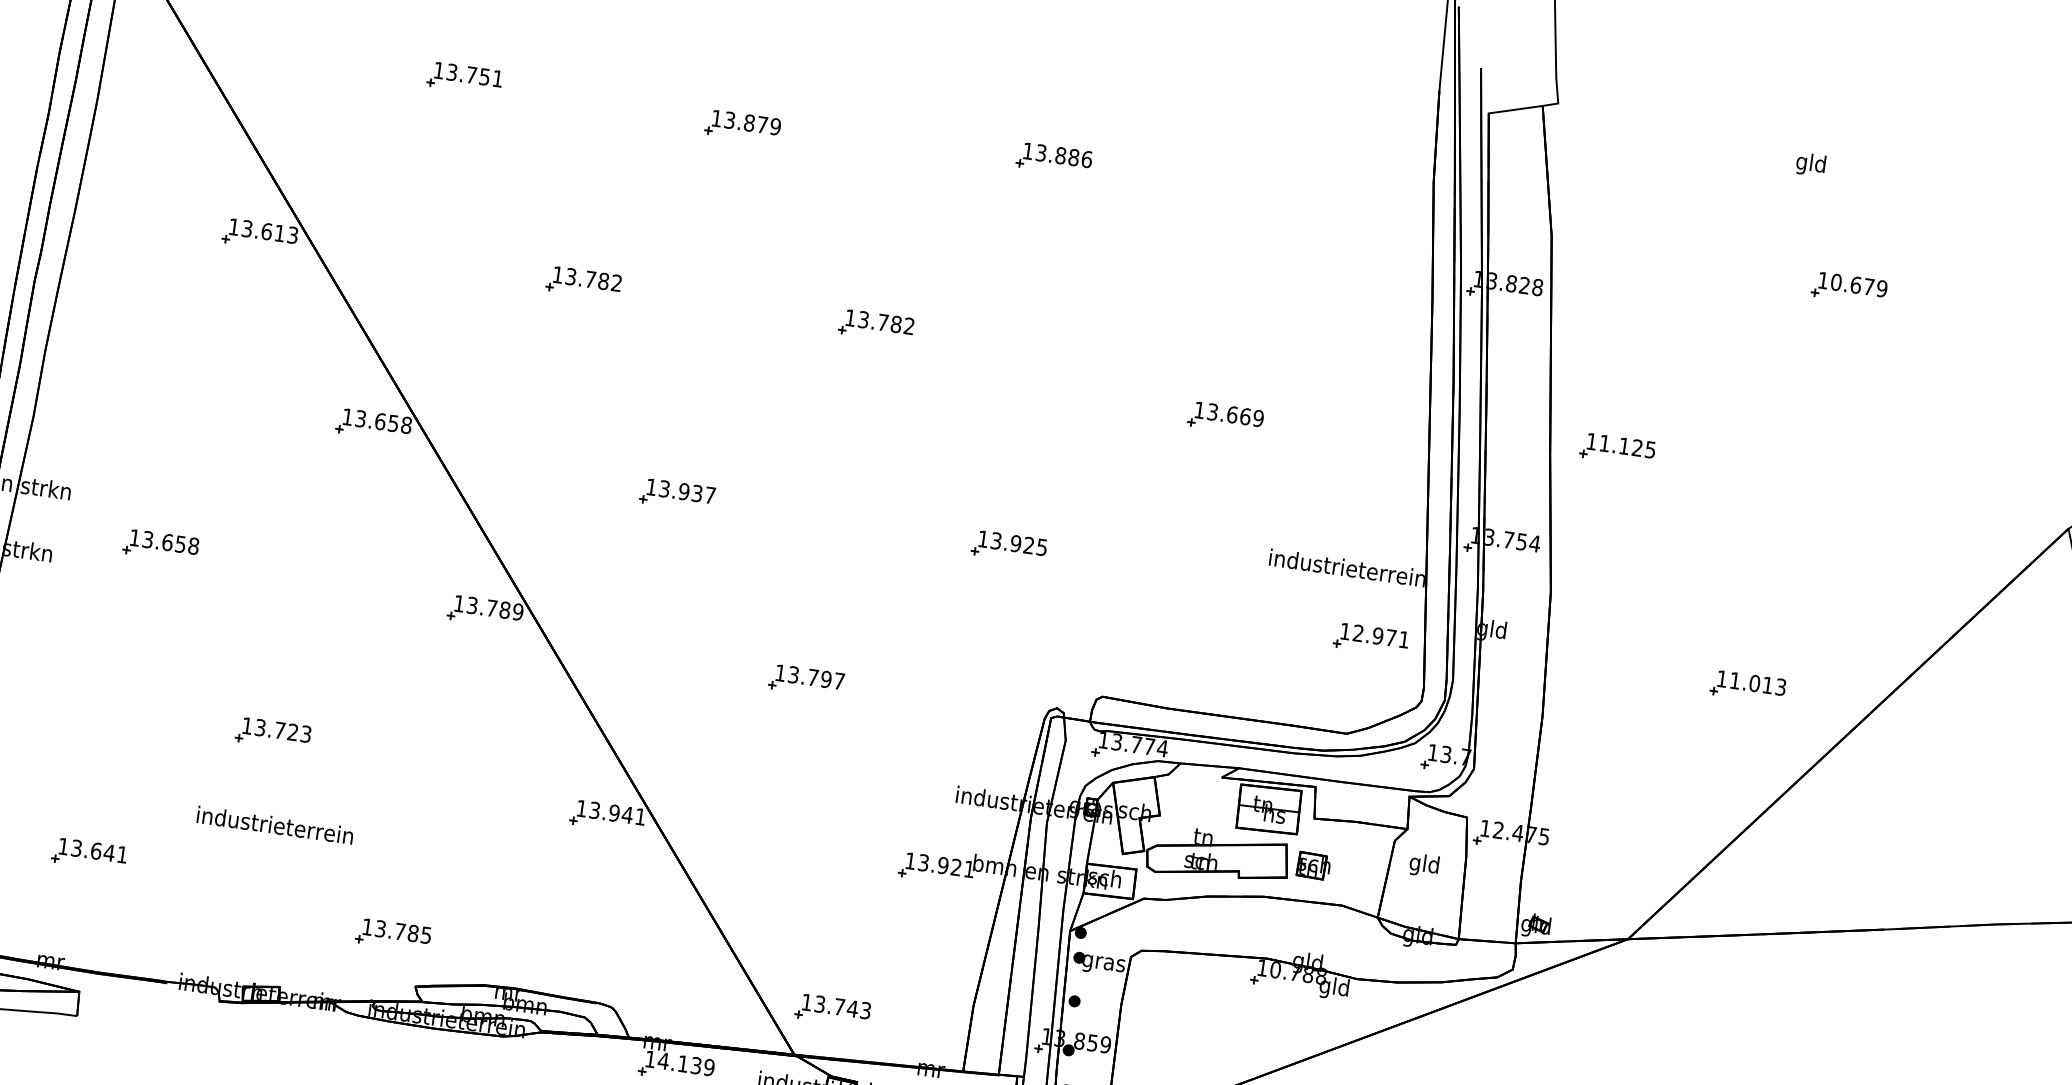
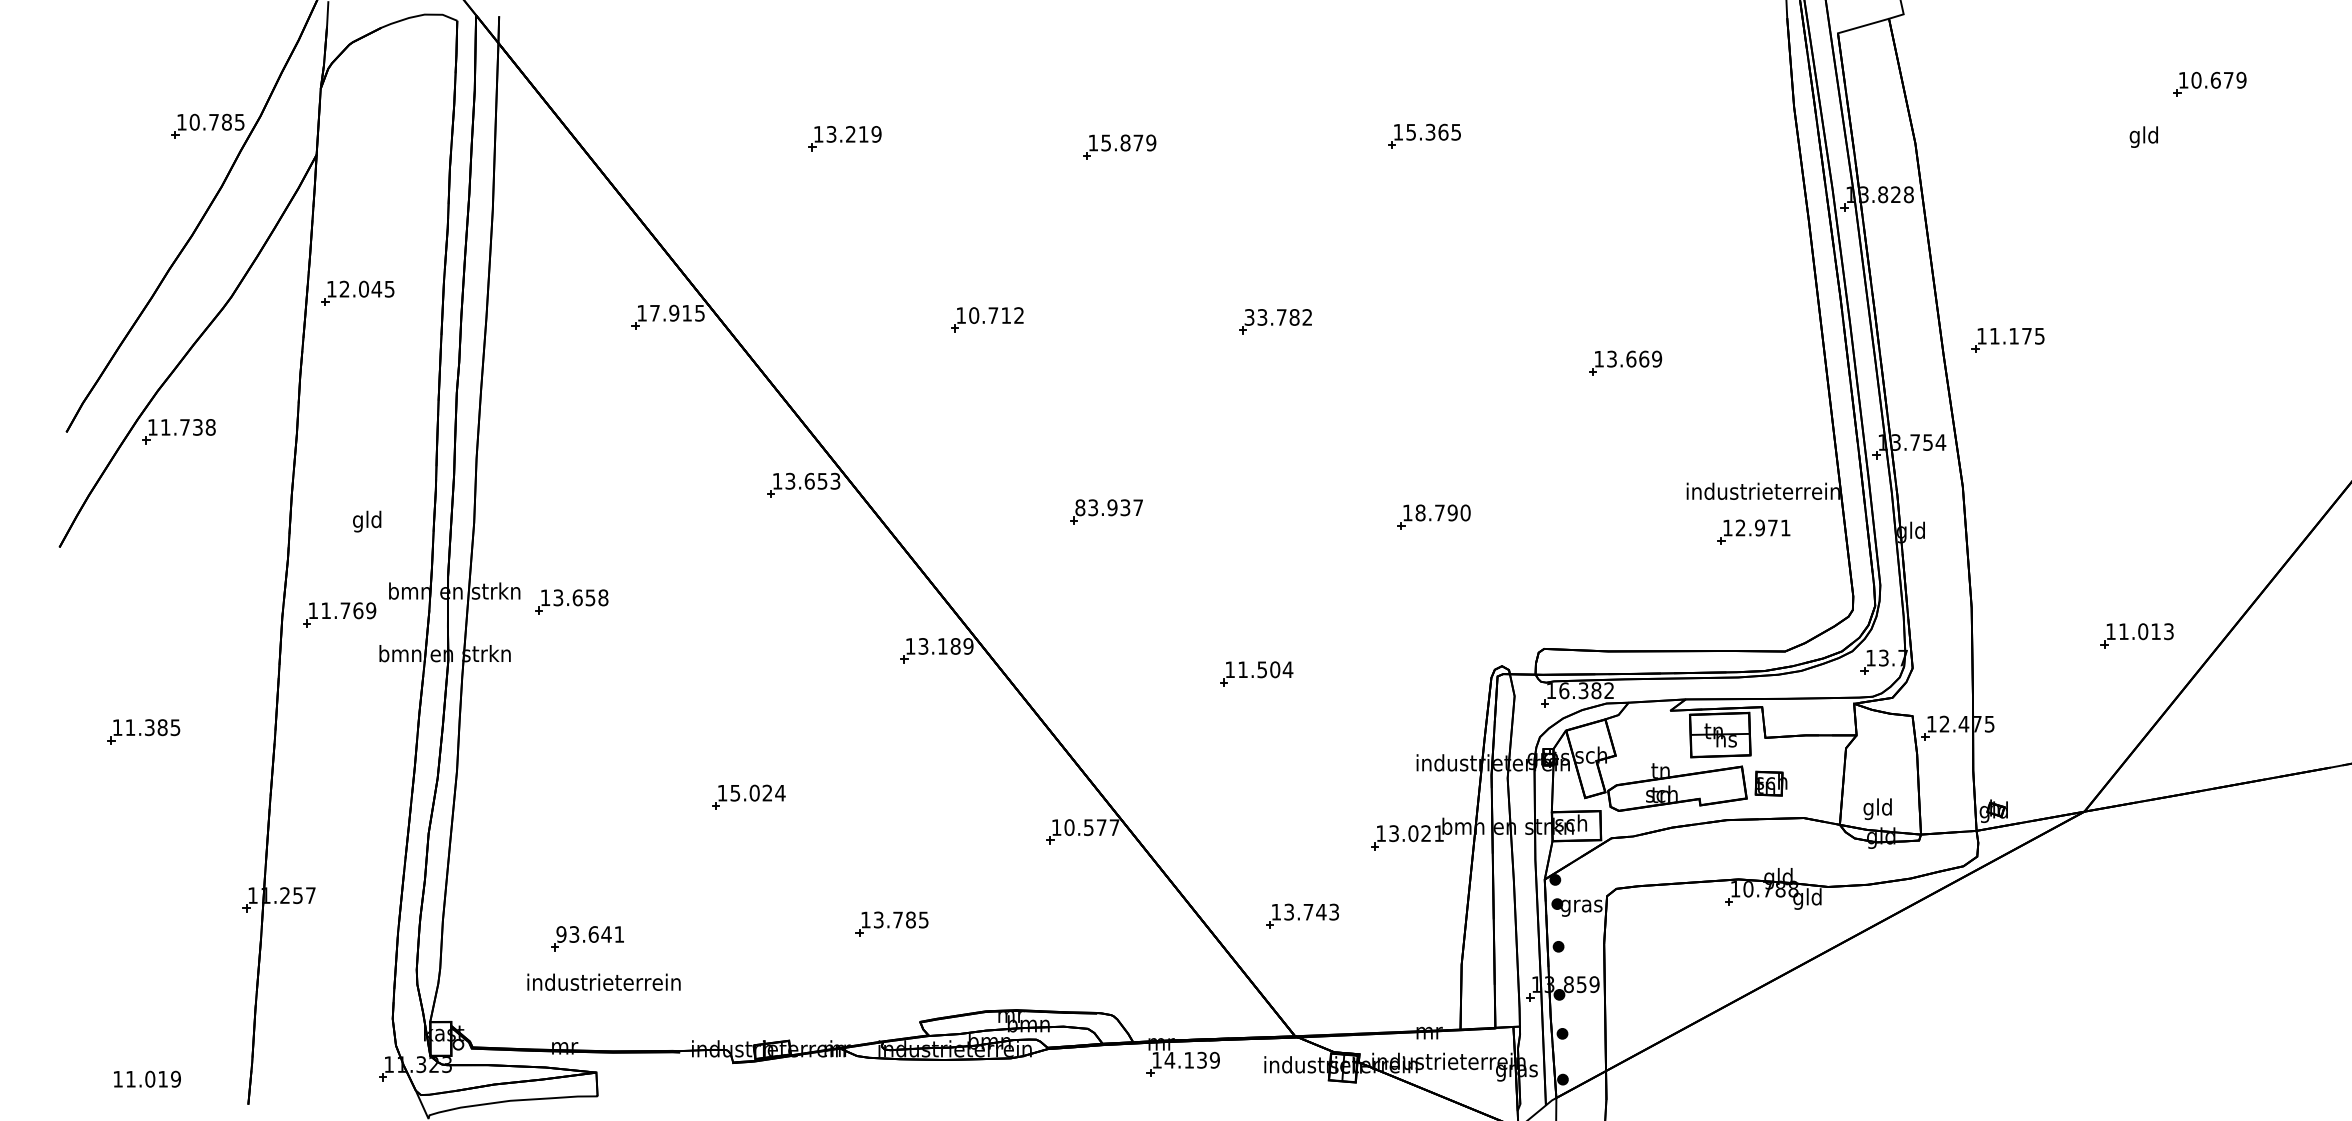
text: (484, 77) -> (863, 134), 13.751 -> 13.219
text: (730, 119) -> (1106, 142), 13.879 -> 15.879
text: (1063, 155) -> (1433, 131), 13.886 -> 15.365
text: (1810, 164) -> (2143, 136), moved
text: (270, 231) -> (677, 312), 13.613 -> 17.915
text: (587, 279) -> (990, 315), 13.782 -> 10.712
part: (1849, 287) -> (2209, 83), moved
text: (850, 318) -> (1249, 317), 13.782 -> 33.782
text: (406, 425) -> (835, 481), 13.658 -> 13.653
text: (1637, 447) -> (2026, 335), 11.125 -> 11.175
text: (651, 486) -> (1080, 507), 13.937 -> 83.937
text: (1018, 543) -> (1442, 512), 13.925 -> 18.790
part: (160, 545) -> (571, 601), moved
text: (491, 608) -> (942, 646), 13.789 -> 13.189
part: (1370, 638) -> (1753, 531), moved
text: (816, 677) -> (1265, 669), 13.797 -> 11.504
part: (1747, 686) -> (2136, 635), moved
text: (283, 730) -> (758, 792), 13.723 -> 15.024
text: (1139, 745) -> (1586, 690), 13.774 -> 16.382
text: (617, 813) -> (1091, 827), 13.941 -> 10.577
text: (274, 824) -> (603, 981), moved
text: (63, 846) -> (561, 934), 13.641 -> 93.641
text: (1424, 864) -> (1877, 808), moved
text: (943, 865) -> (1413, 833), 13.921 -> 13.021
part: (393, 934) -> (891, 923), moved
part: (833, 1009) -> (1302, 915), moved

